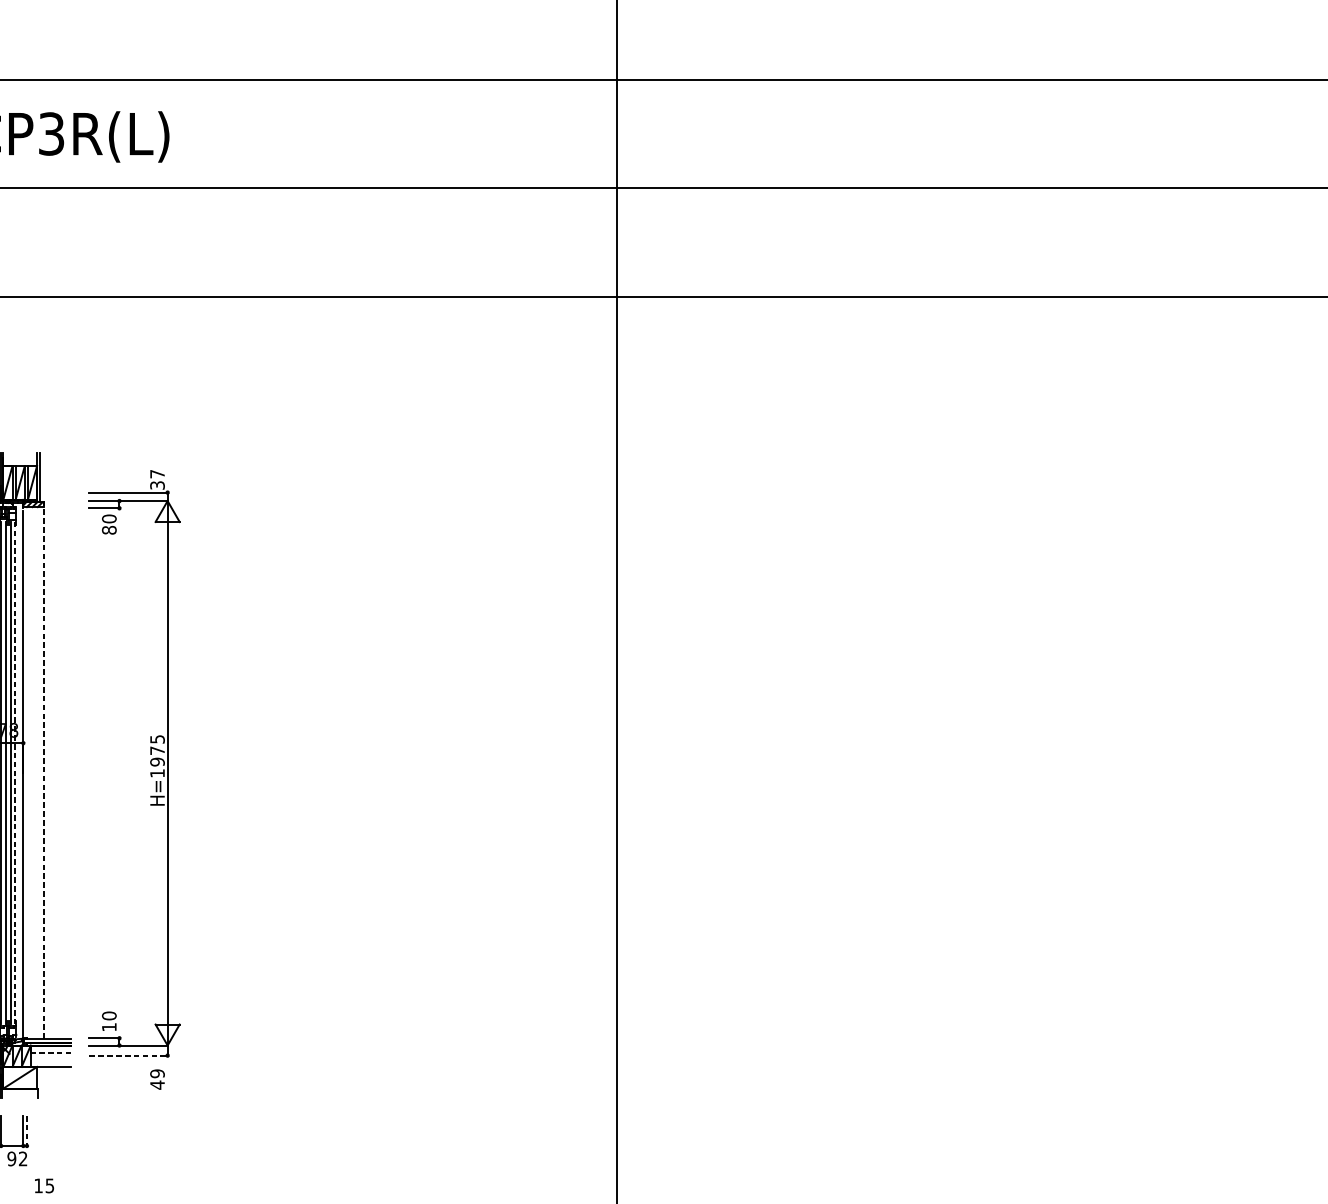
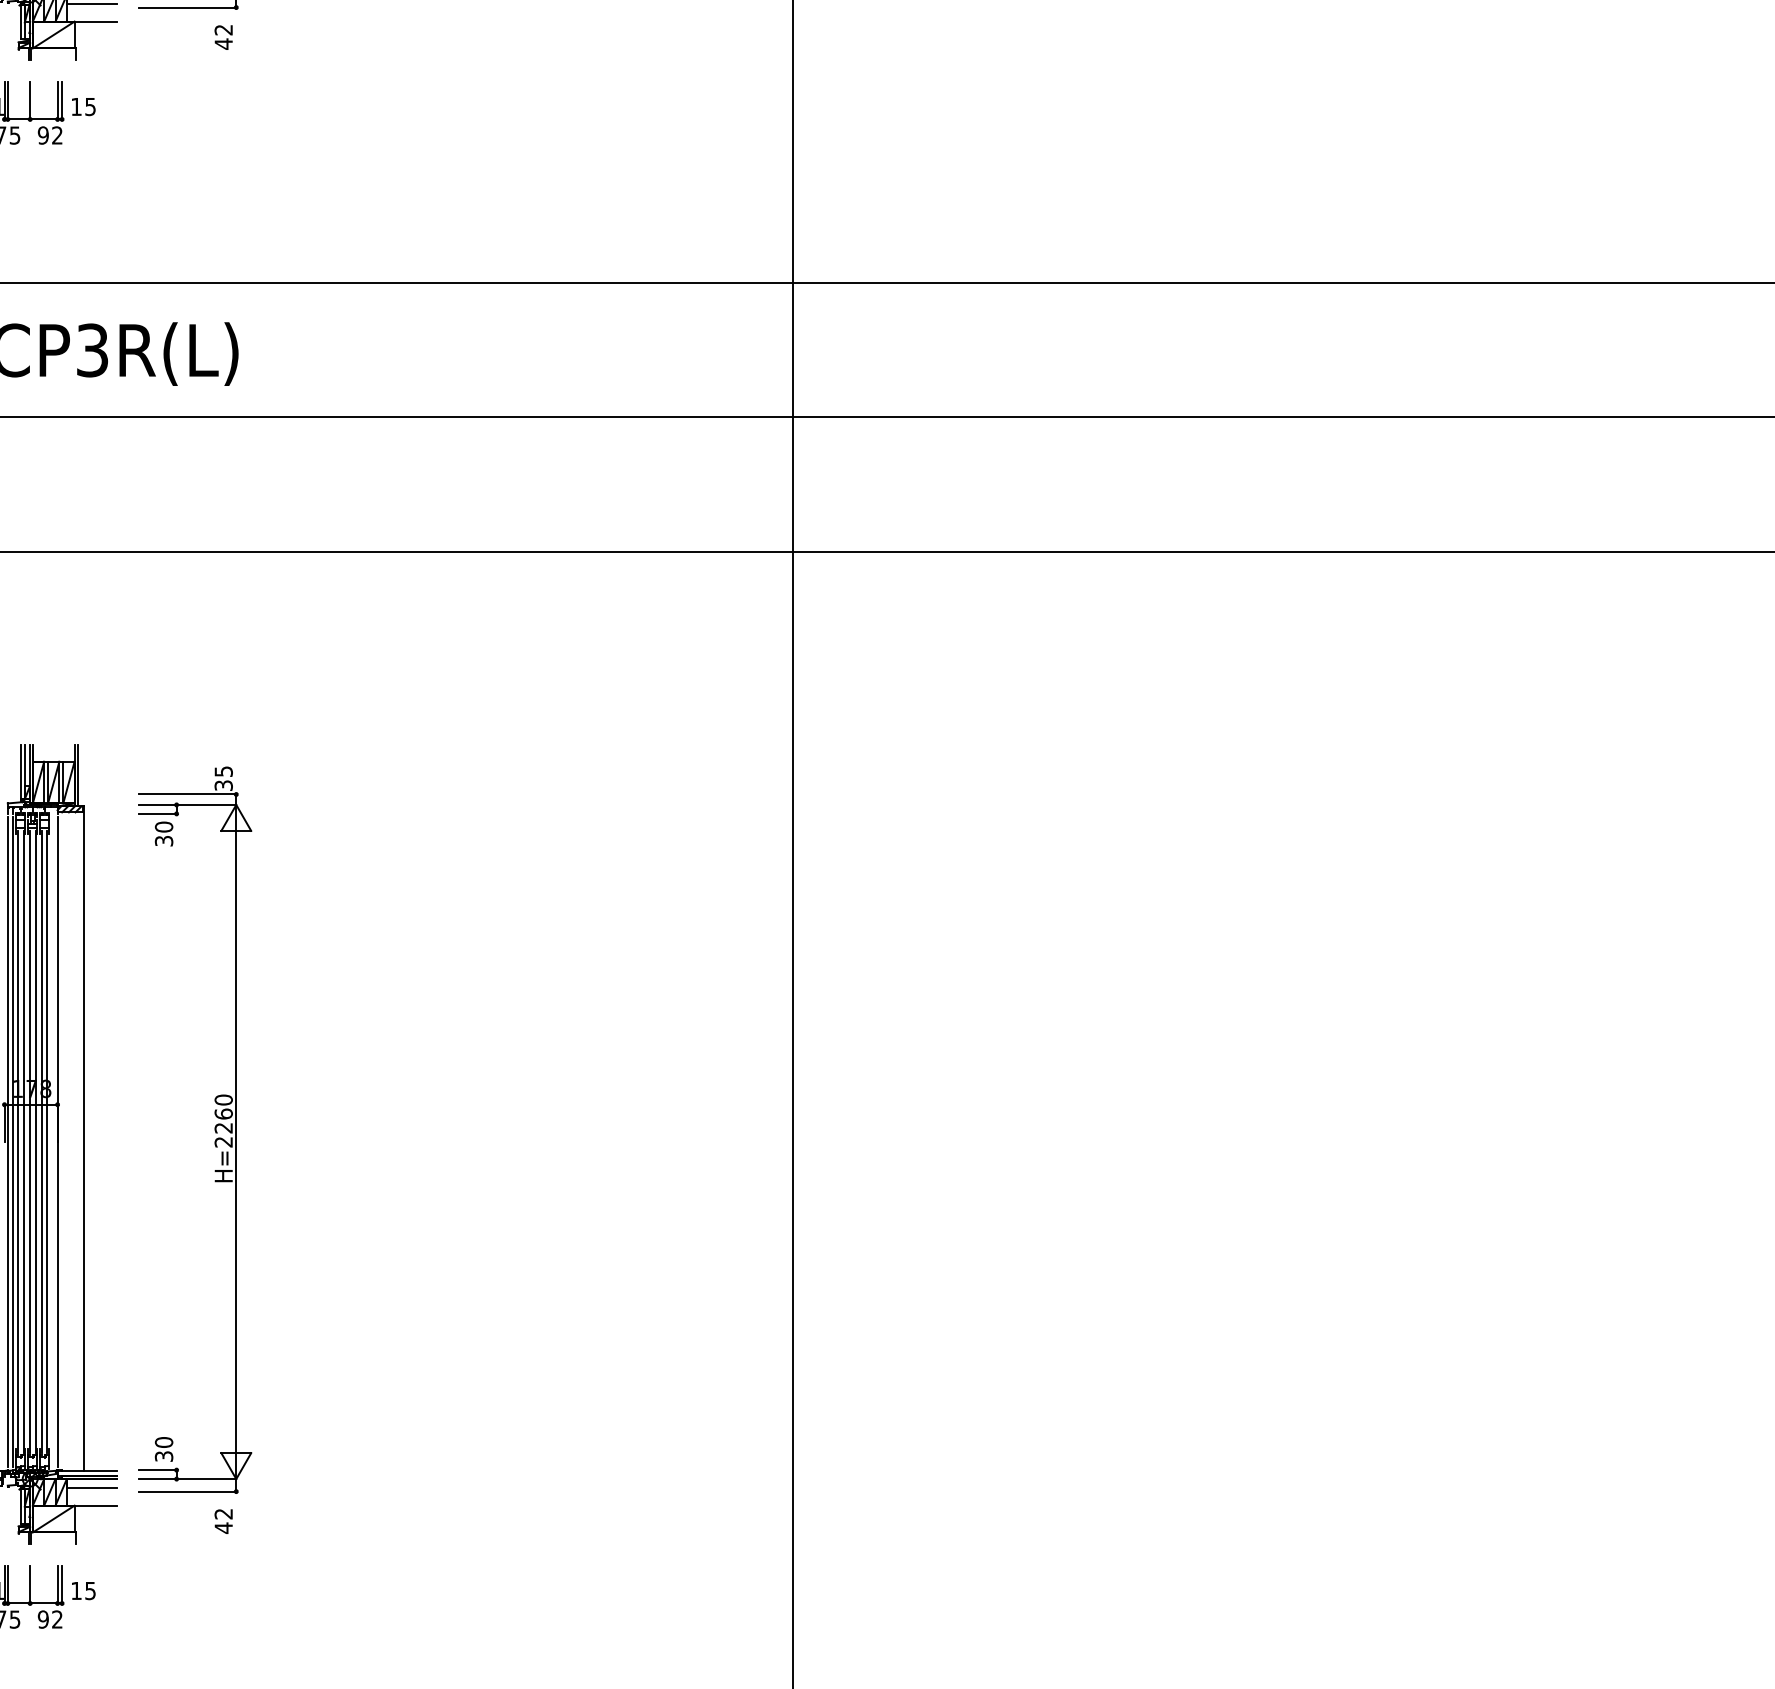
text: (157, 474) -> (223, 771), 37 -> 35
text: (109, 529) -> (164, 840), 80 -> 30
text: (157, 755) -> (223, 1120), H=1975 -> H=2260
line: (44, 770) -> (83, 1138), dashed -> solid
line: (15, 772) -> (47, 1141), dashed -> solid
text: (108, 1027) -> (163, 1456), 10 -> 30
line: (50, 1053) -> (91, 1488), dashed -> solid
line: (129, 1055) -> (188, 1491), dashed -> solid
text: (157, 1073) -> (223, 1513), 49 -> 42
line: (27, 1130) -> (62, 1584), dashed -> solid
text: (44, 1186) -> (83, 1591), moved

